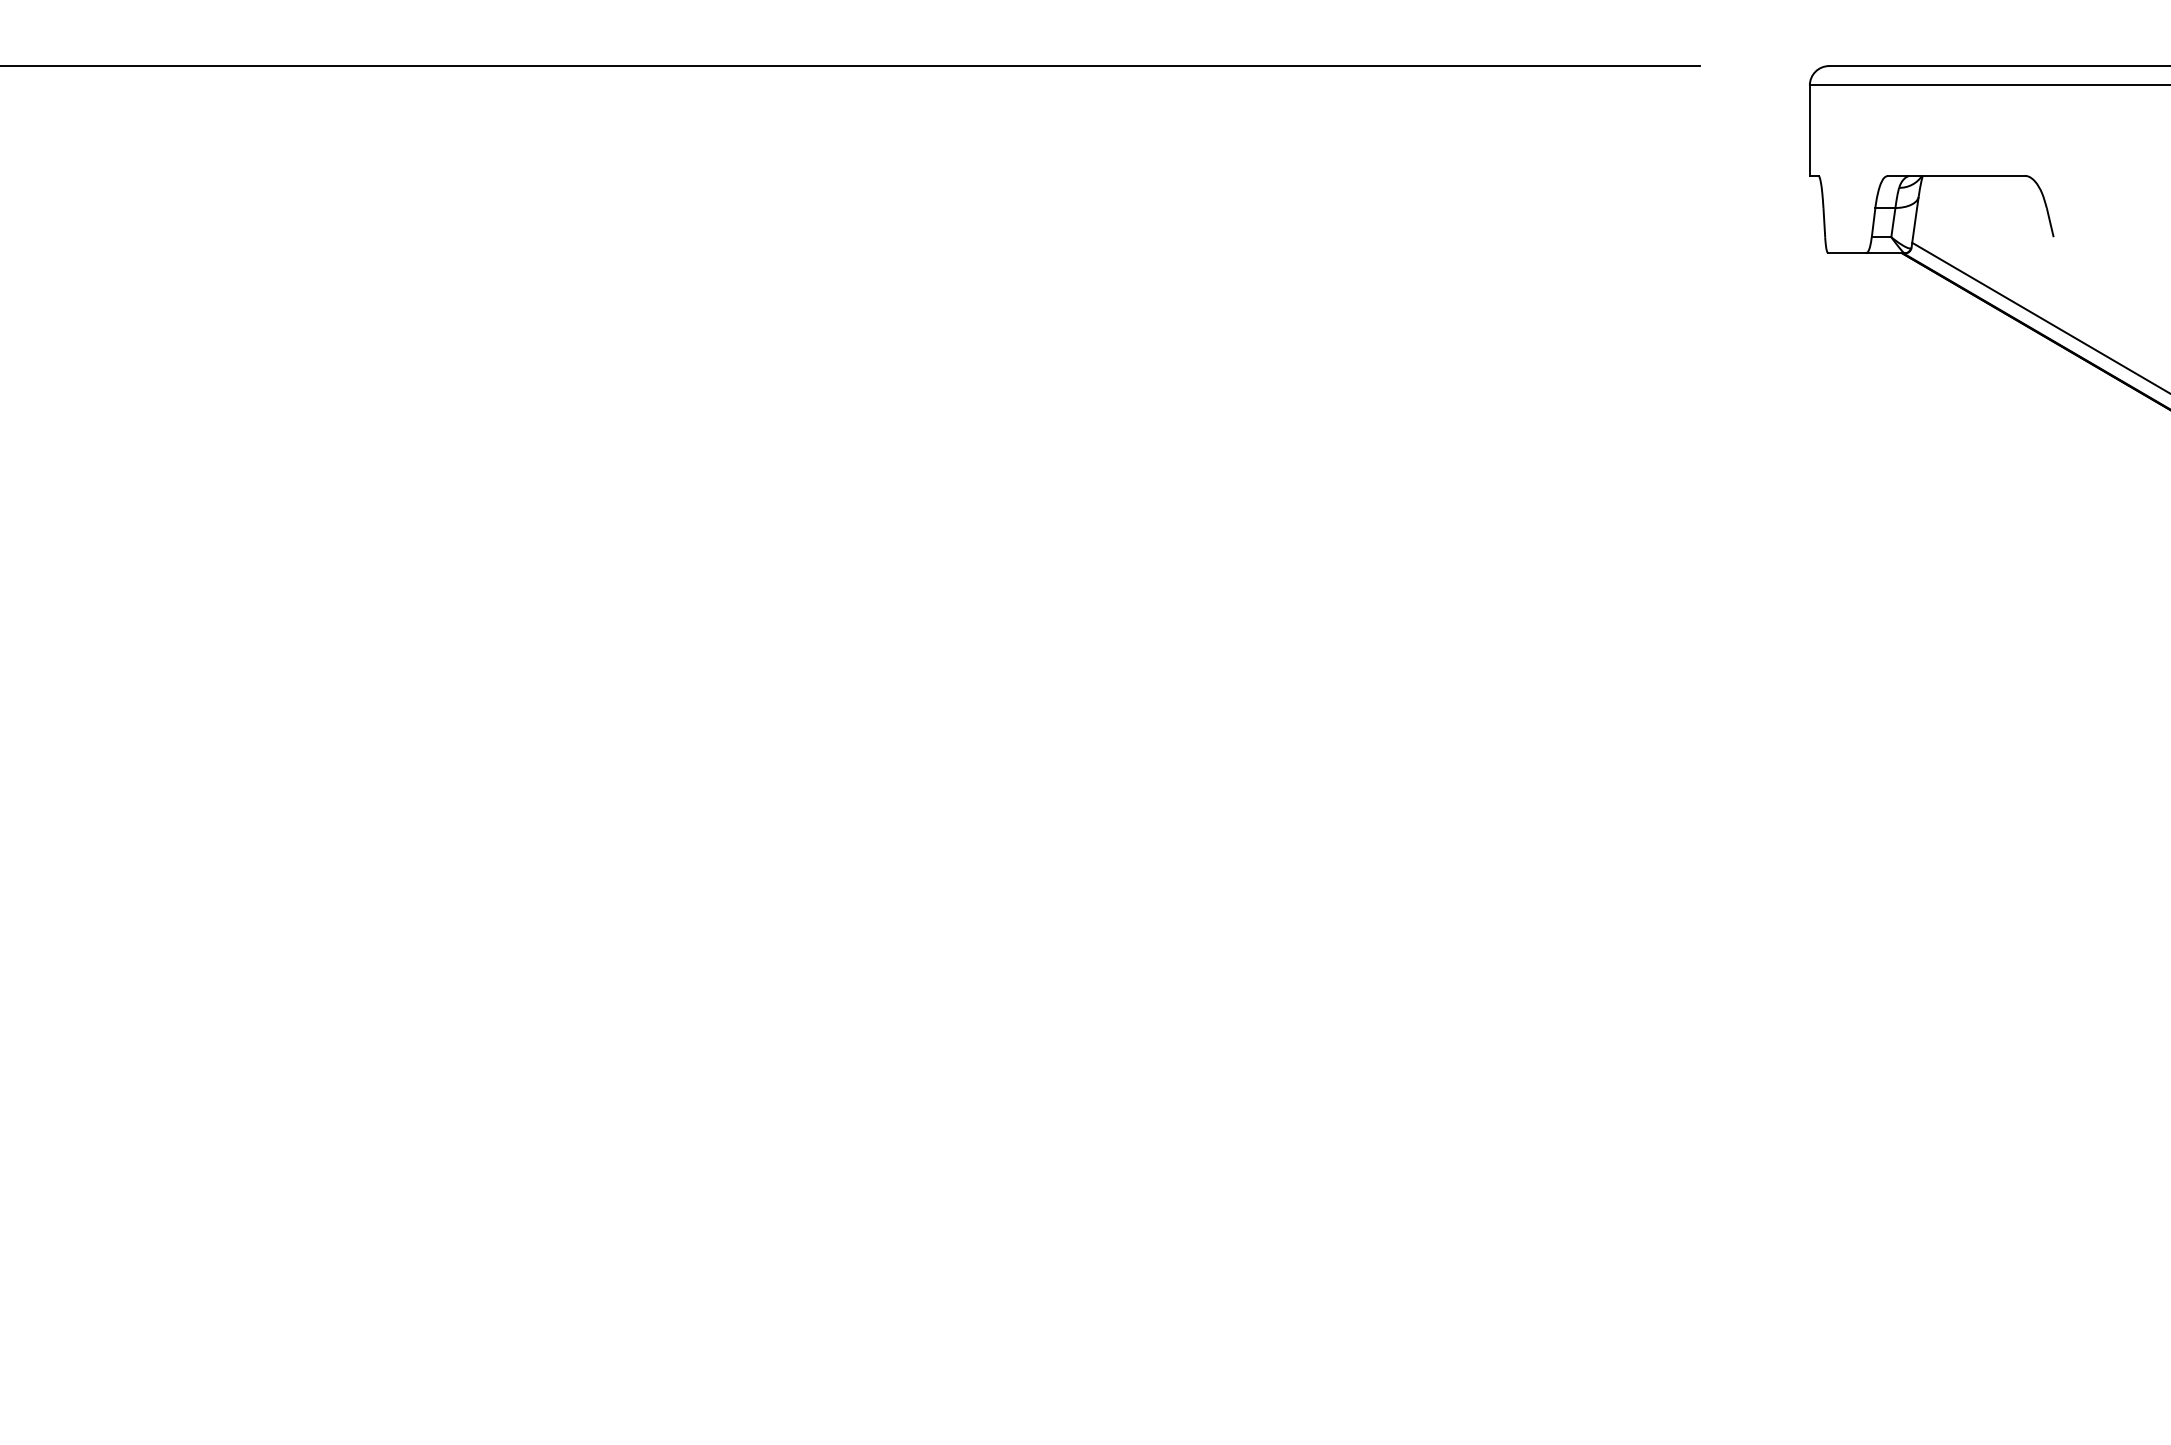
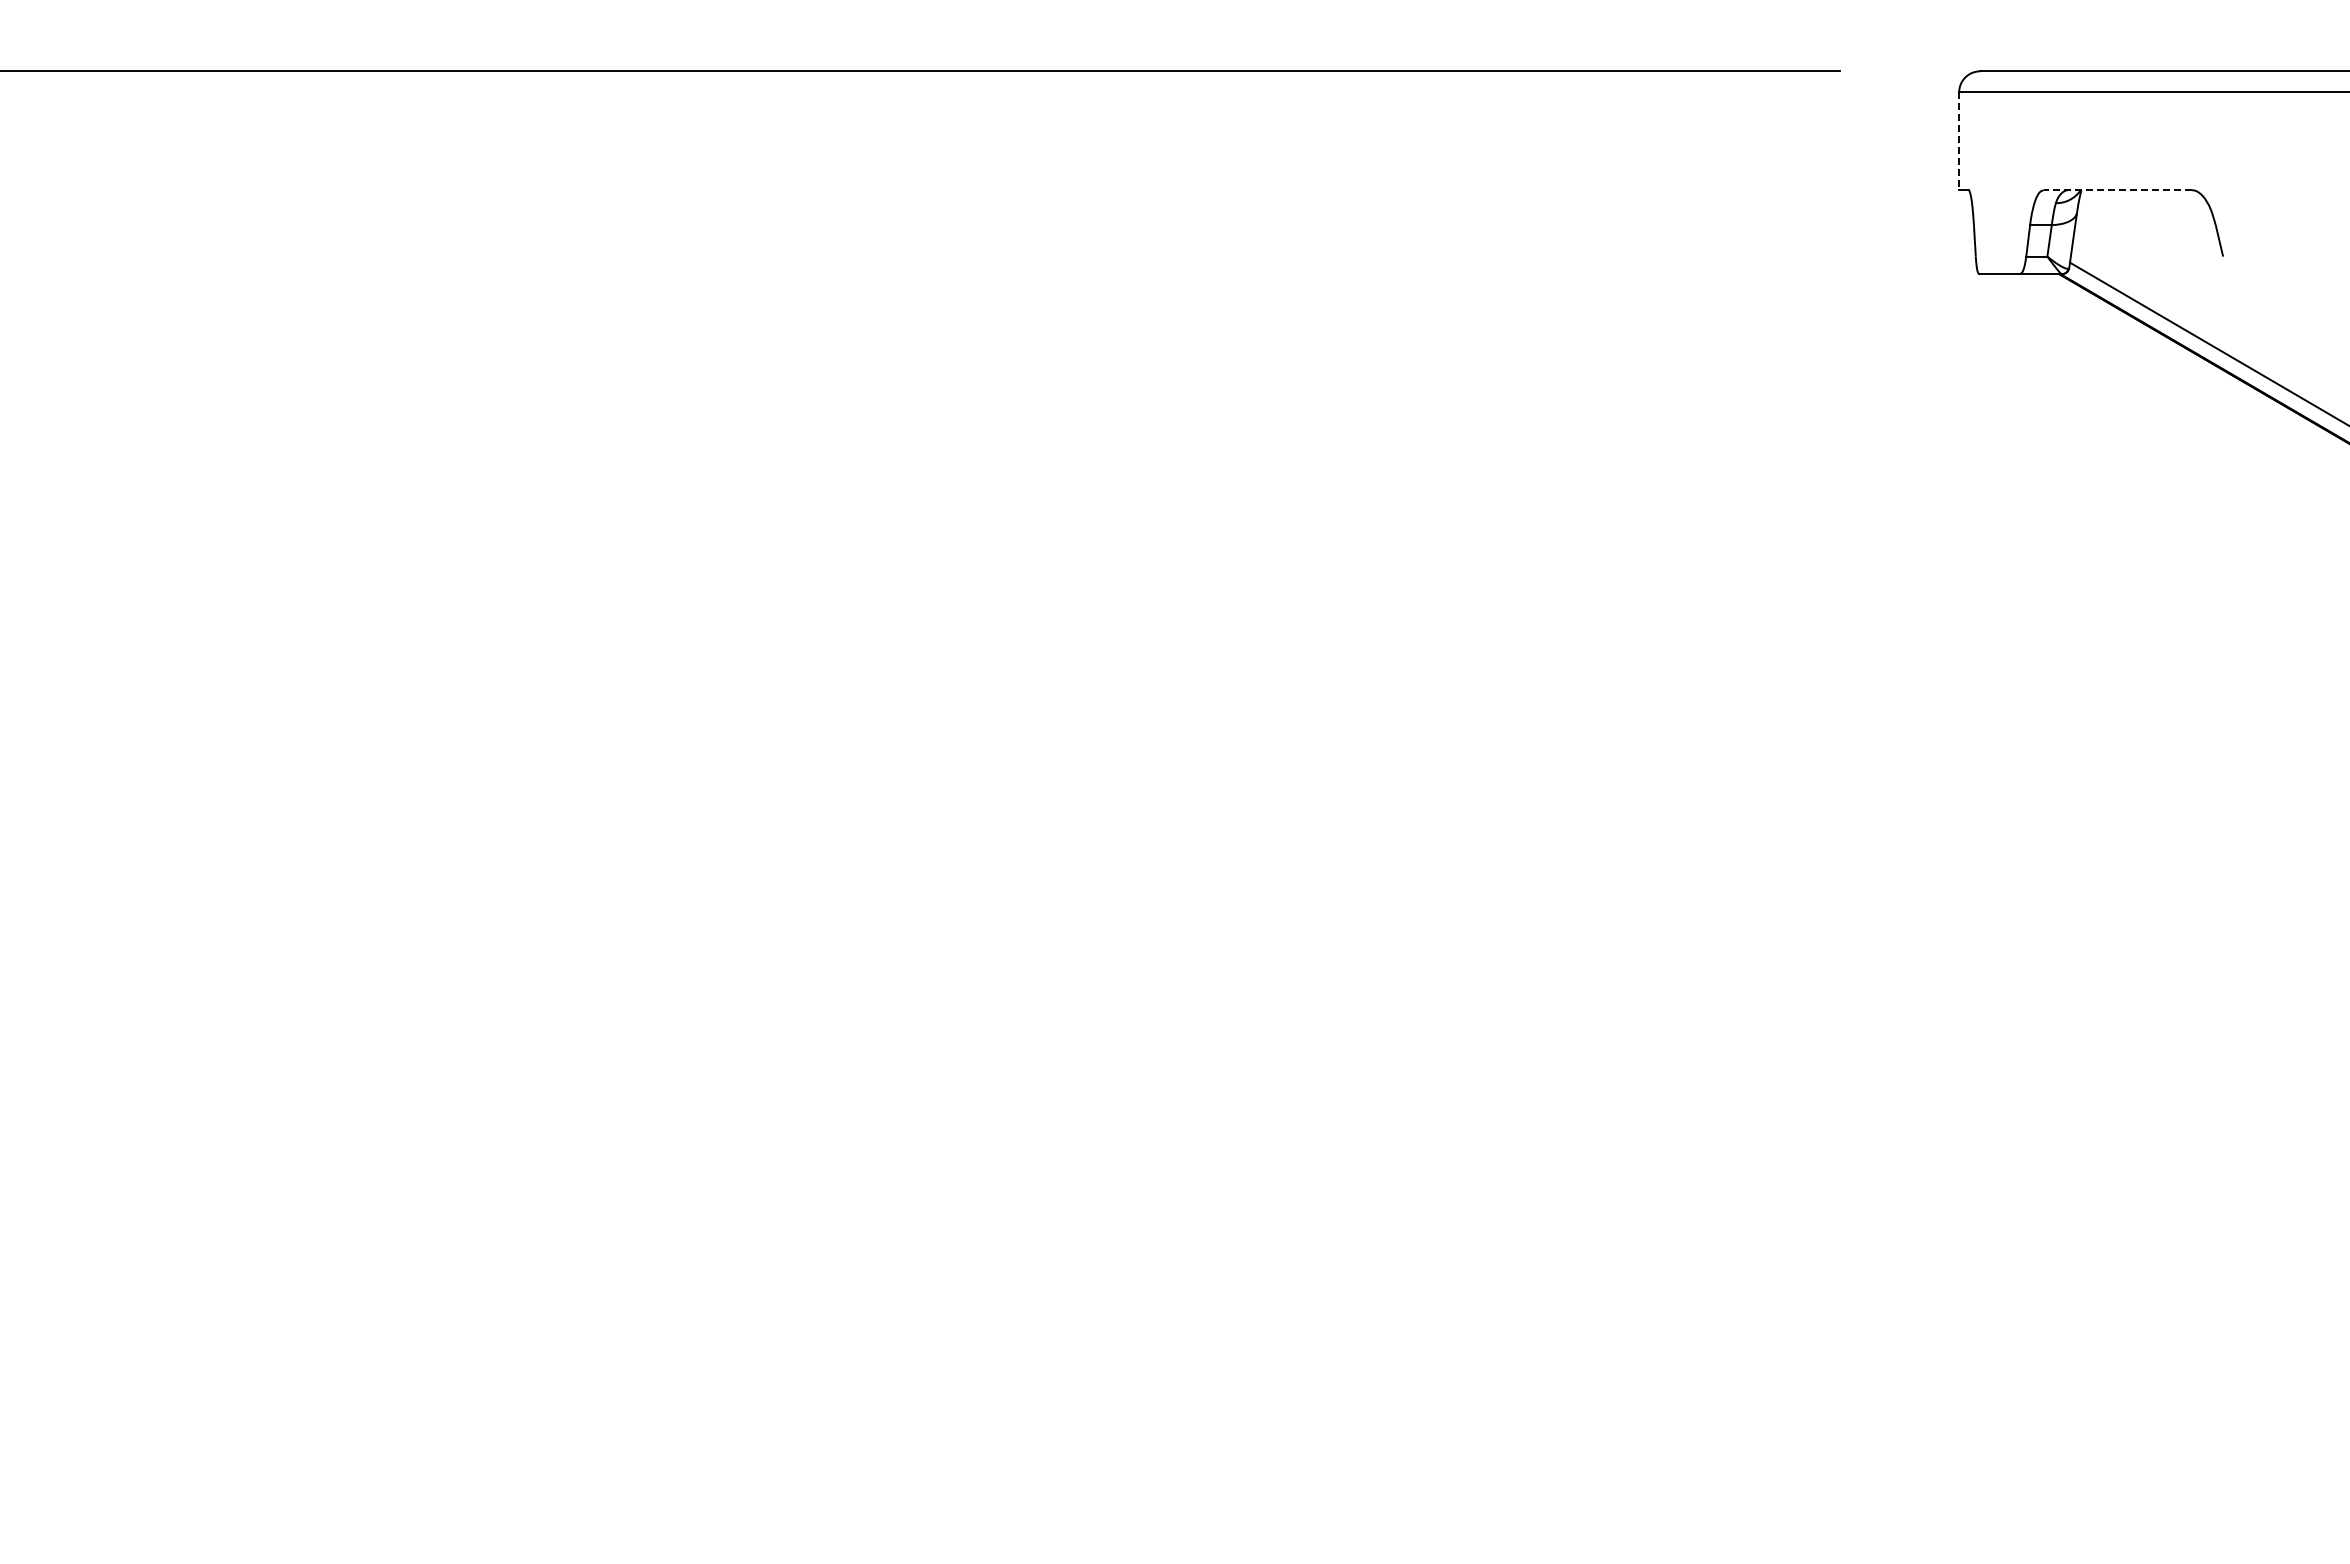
line: (1810, 130) -> (1959, 141), solid -> dashed
line: (1956, 176) -> (2117, 190), solid -> dashed

